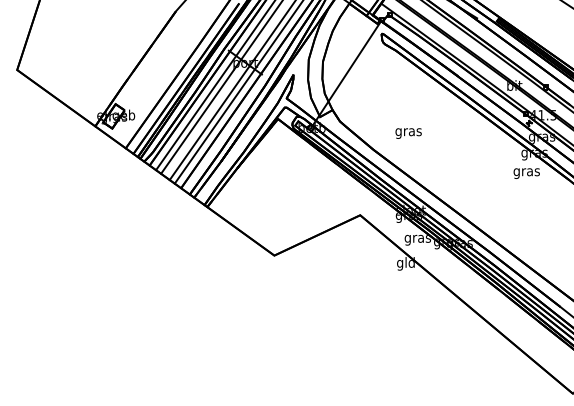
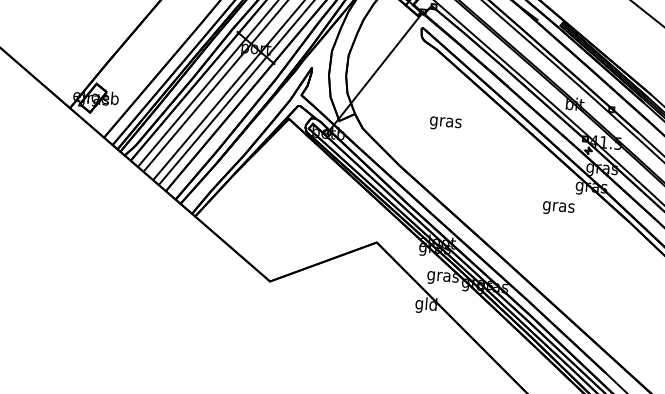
text: (408, 133) -> (445, 123), moved
text: (526, 173) -> (558, 208), moved

